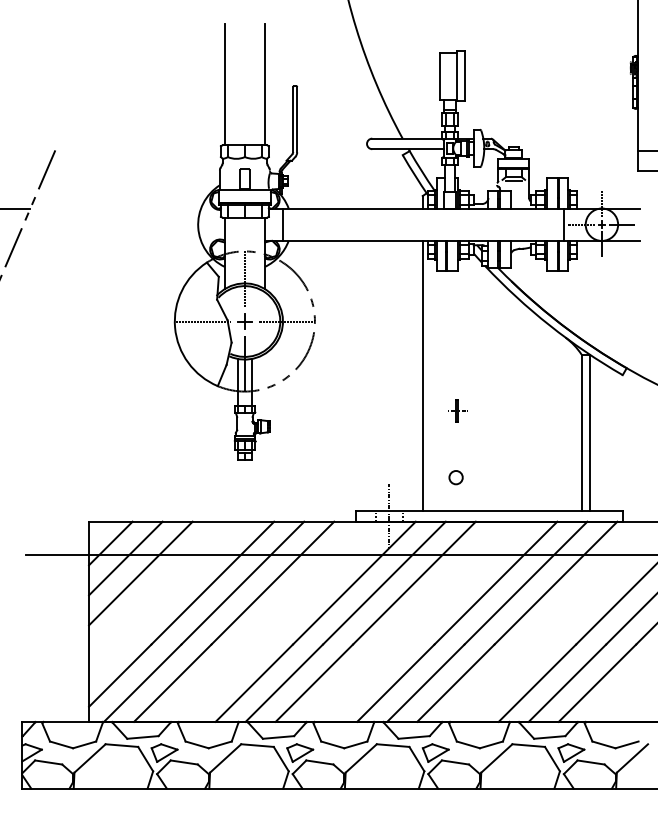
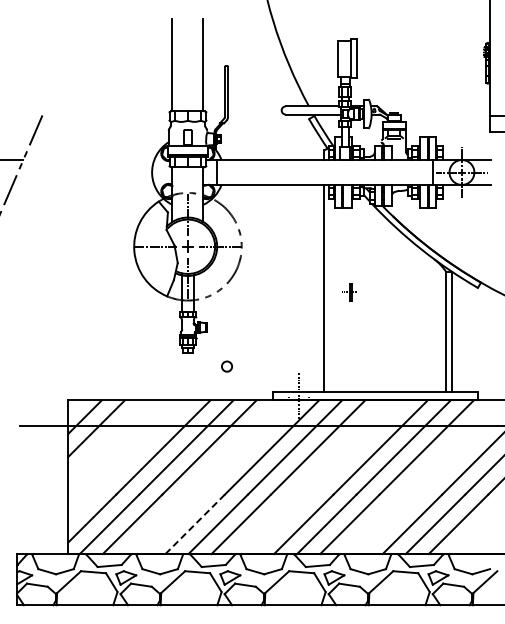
part: (455, 411) -> (349, 292), moved
circle: (455, 477) -> (226, 366), moved
line: (140, 572) -> (107, 439), removed
line: (254, 683) -> (195, 524), solid -> dashed

